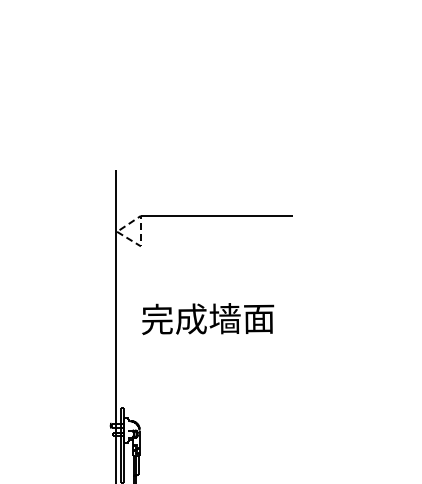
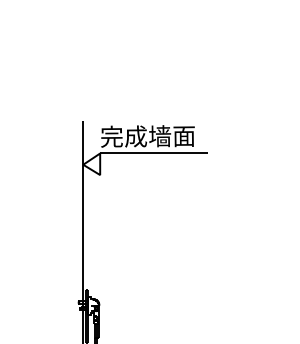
line: (140, 230) -> (99, 163), dashed -> solid
text: (208, 318) -> (148, 136), moved

